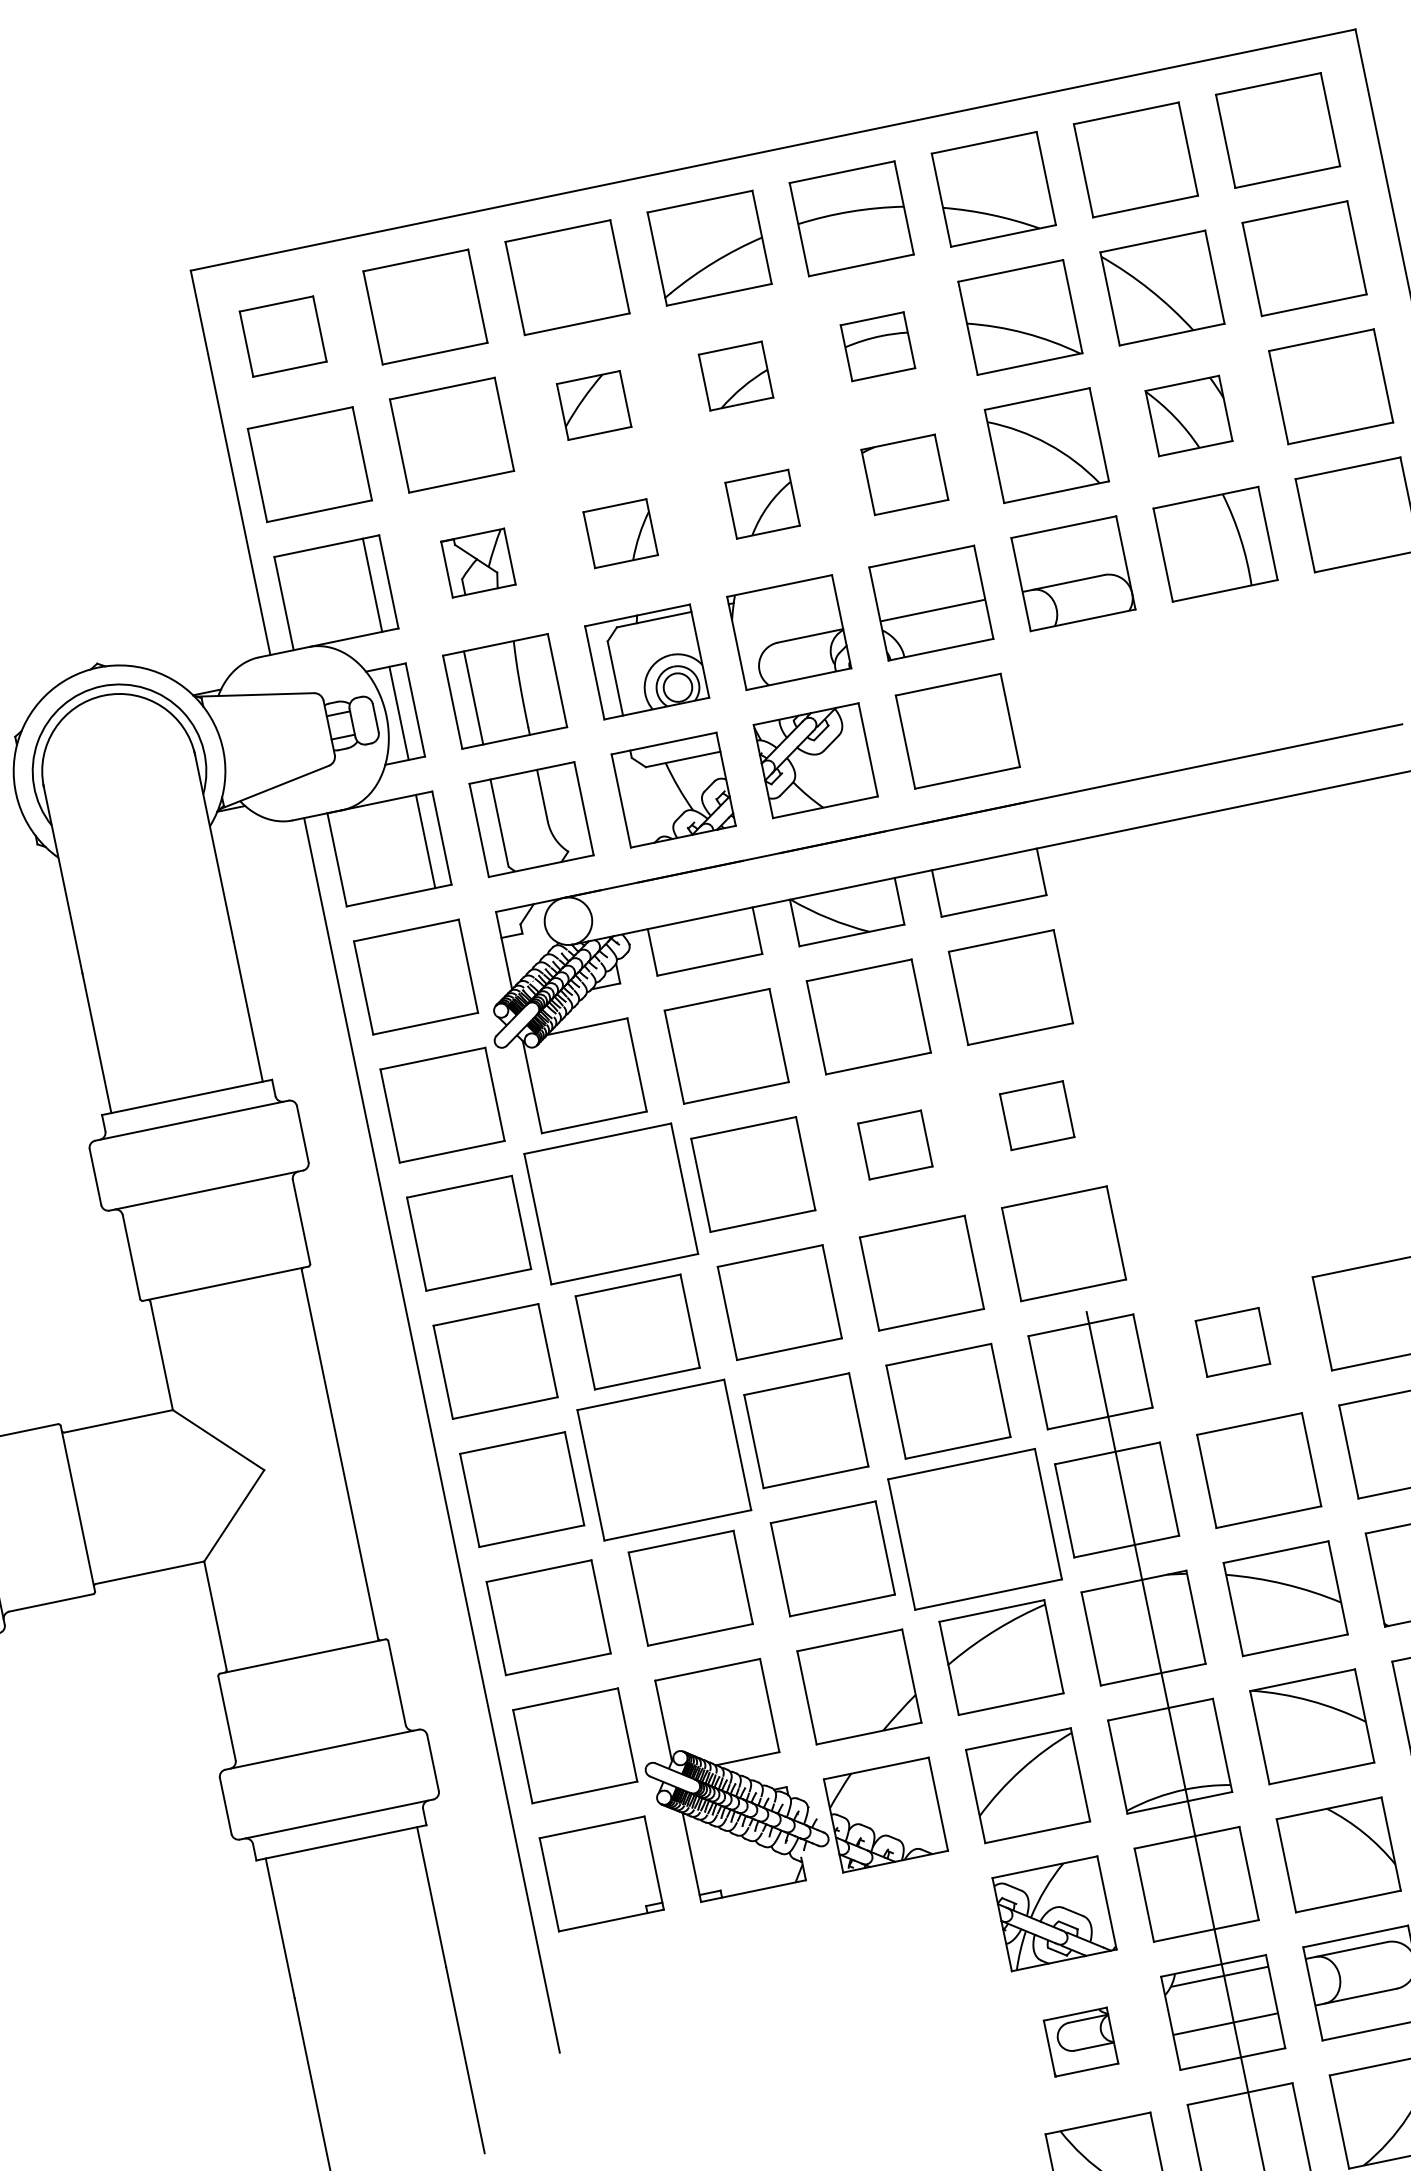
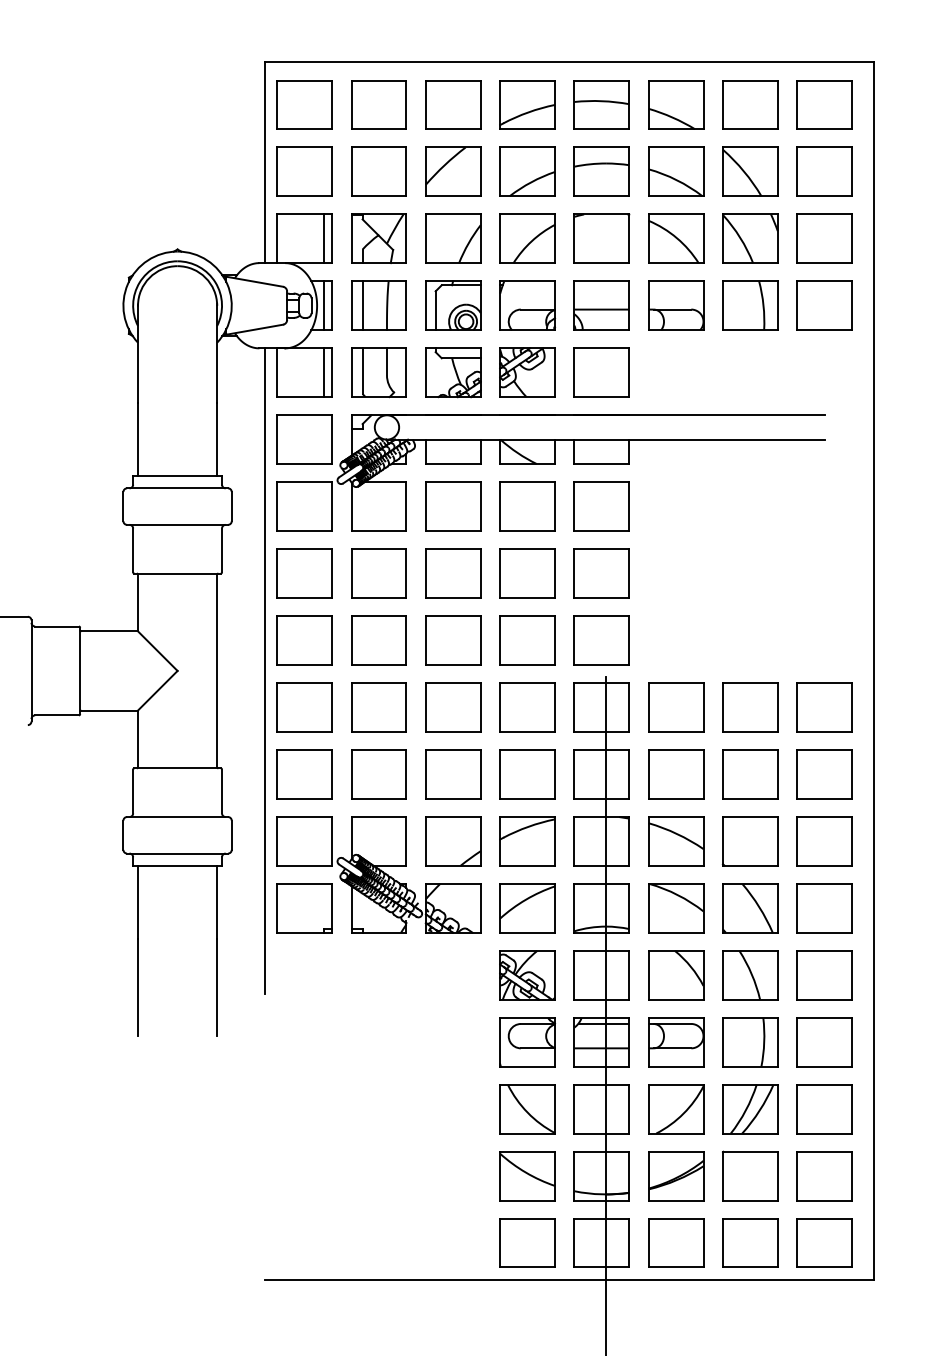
part: (282, 335) -> (304, 104), size x1.43
part: (877, 346) -> (601, 171), size x1.67
part: (735, 375) -> (527, 171), size x1.67
part: (594, 405) -> (453, 171), size x1.67
part: (1189, 415) -> (750, 238), size x1.43
part: (904, 474) -> (601, 238), size x1.43
part: (762, 503) -> (527, 238), size x1.67
part: (620, 533) -> (453, 238), size x1.67
part: (477, 563) -> (378, 238), size x1.67
part: (1036, 1115) -> (601, 573), size x1.67
part: (895, 1144) -> (527, 573), size x1.67
part: (610, 1204) -> (378, 573), size x0.71
part: (1233, 1342) -> (676, 707), size x1.67
part: (663, 1460) -> (378, 707), size x0.71
part: (974, 1529) -> (527, 774), size x0.71
part: (1081, 2042) -> (527, 1042), size x1.67

